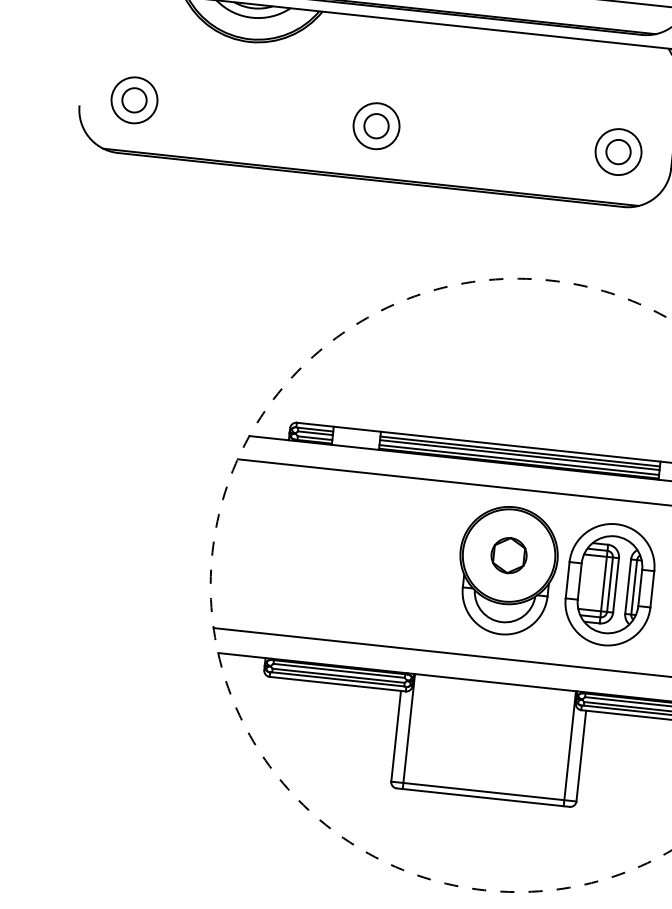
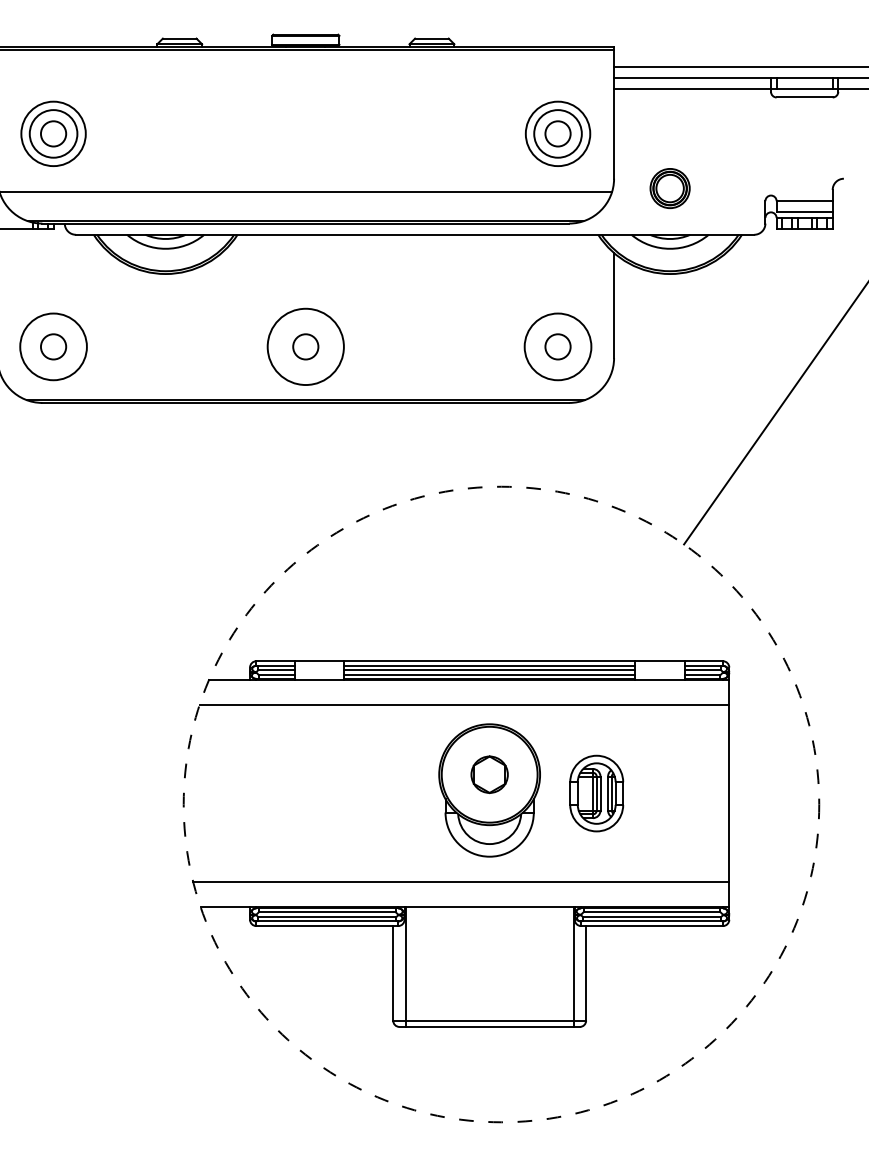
circle: (134, 99) -> (53, 346), size x1.4
circle: (376, 125) -> (305, 346), size x1.6
circle: (618, 151) -> (557, 346), size x1.4
part: (609, 584) -> (596, 793), size x0.6

